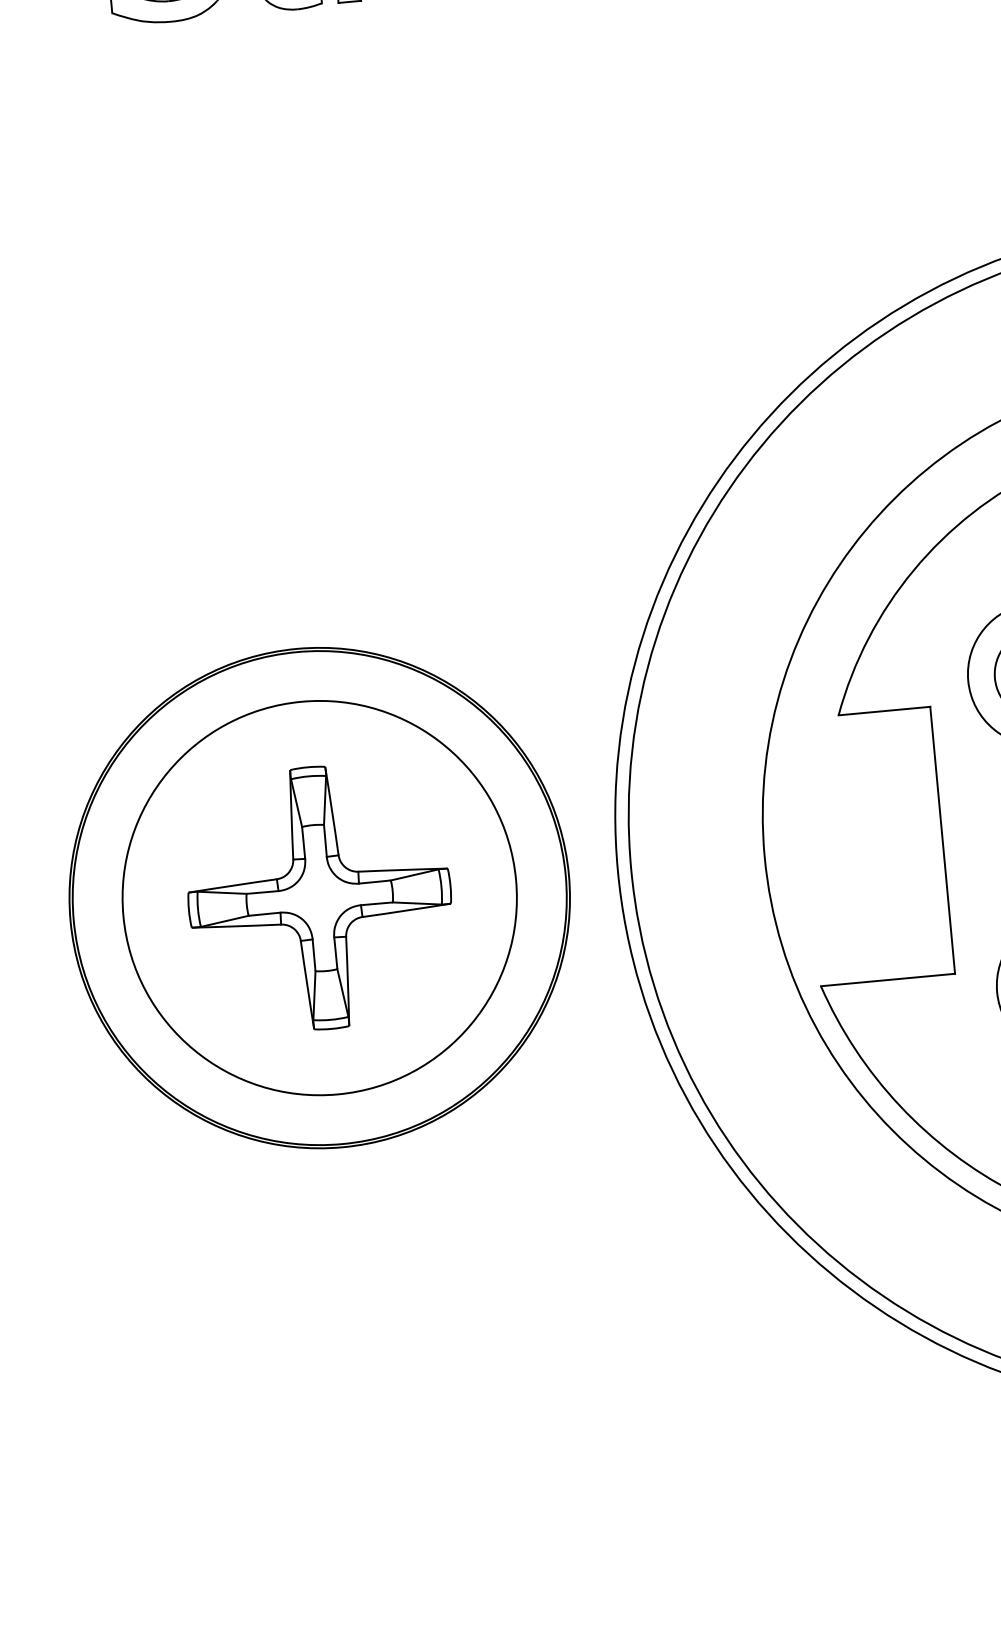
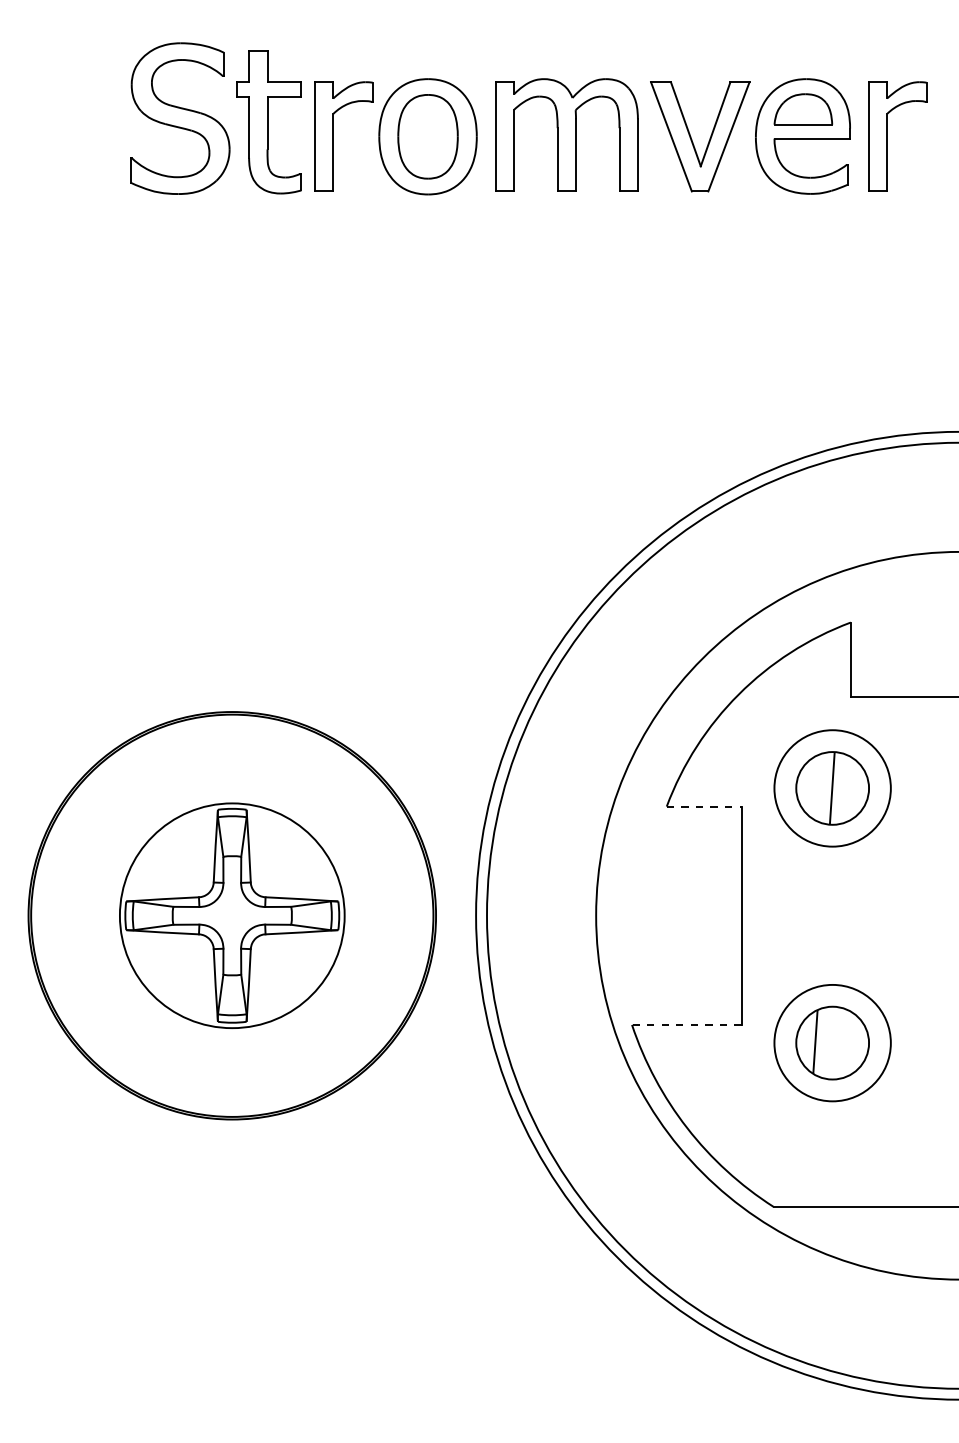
line: (884, 710) -> (704, 806), solid -> dashed
circle: (318, 897) -> (231, 915), size x0.7
line: (887, 979) -> (686, 1024), solid -> dashed

